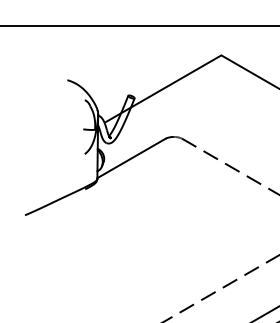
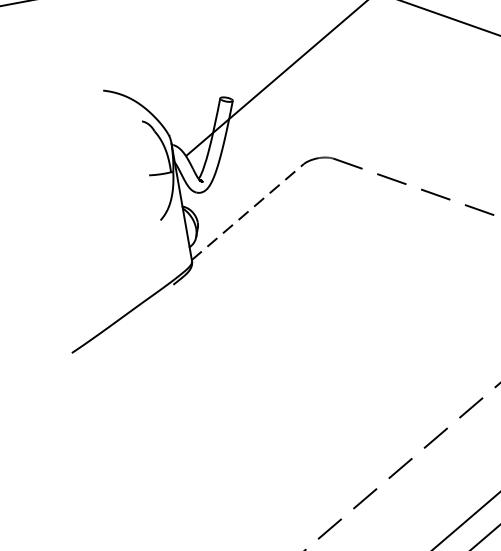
line: (131, 158) -> (247, 212), solid -> dashed

